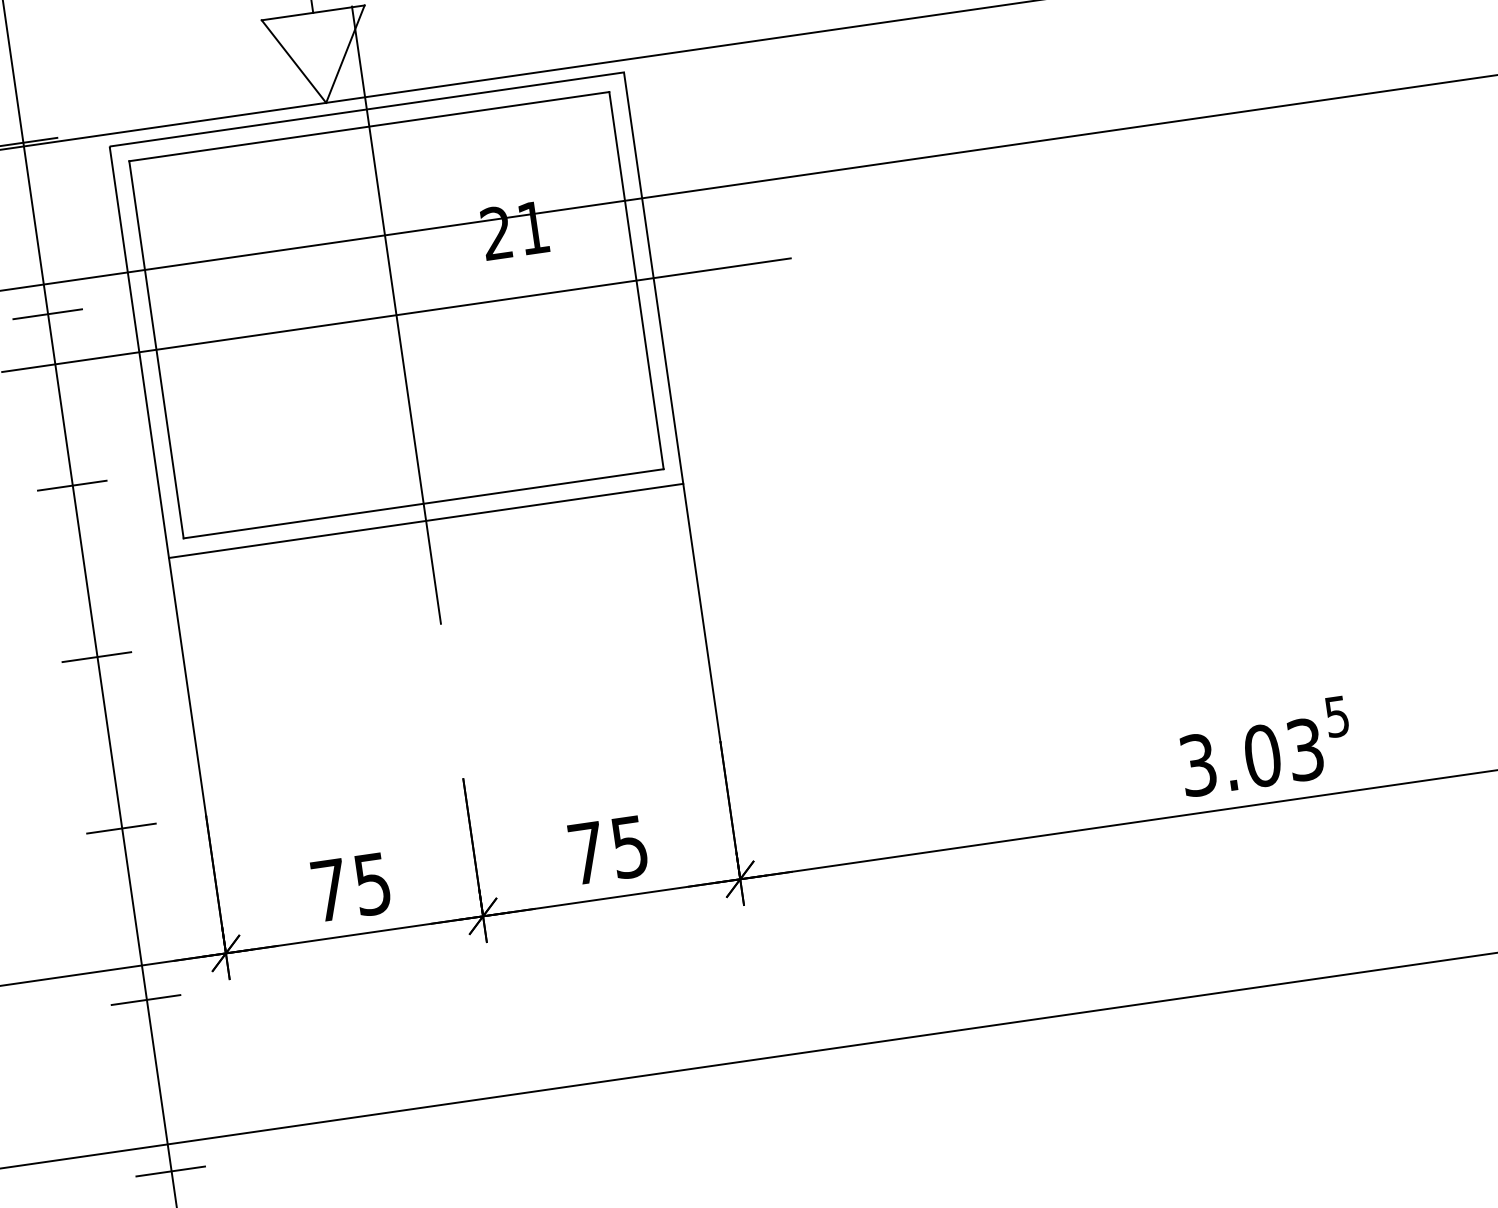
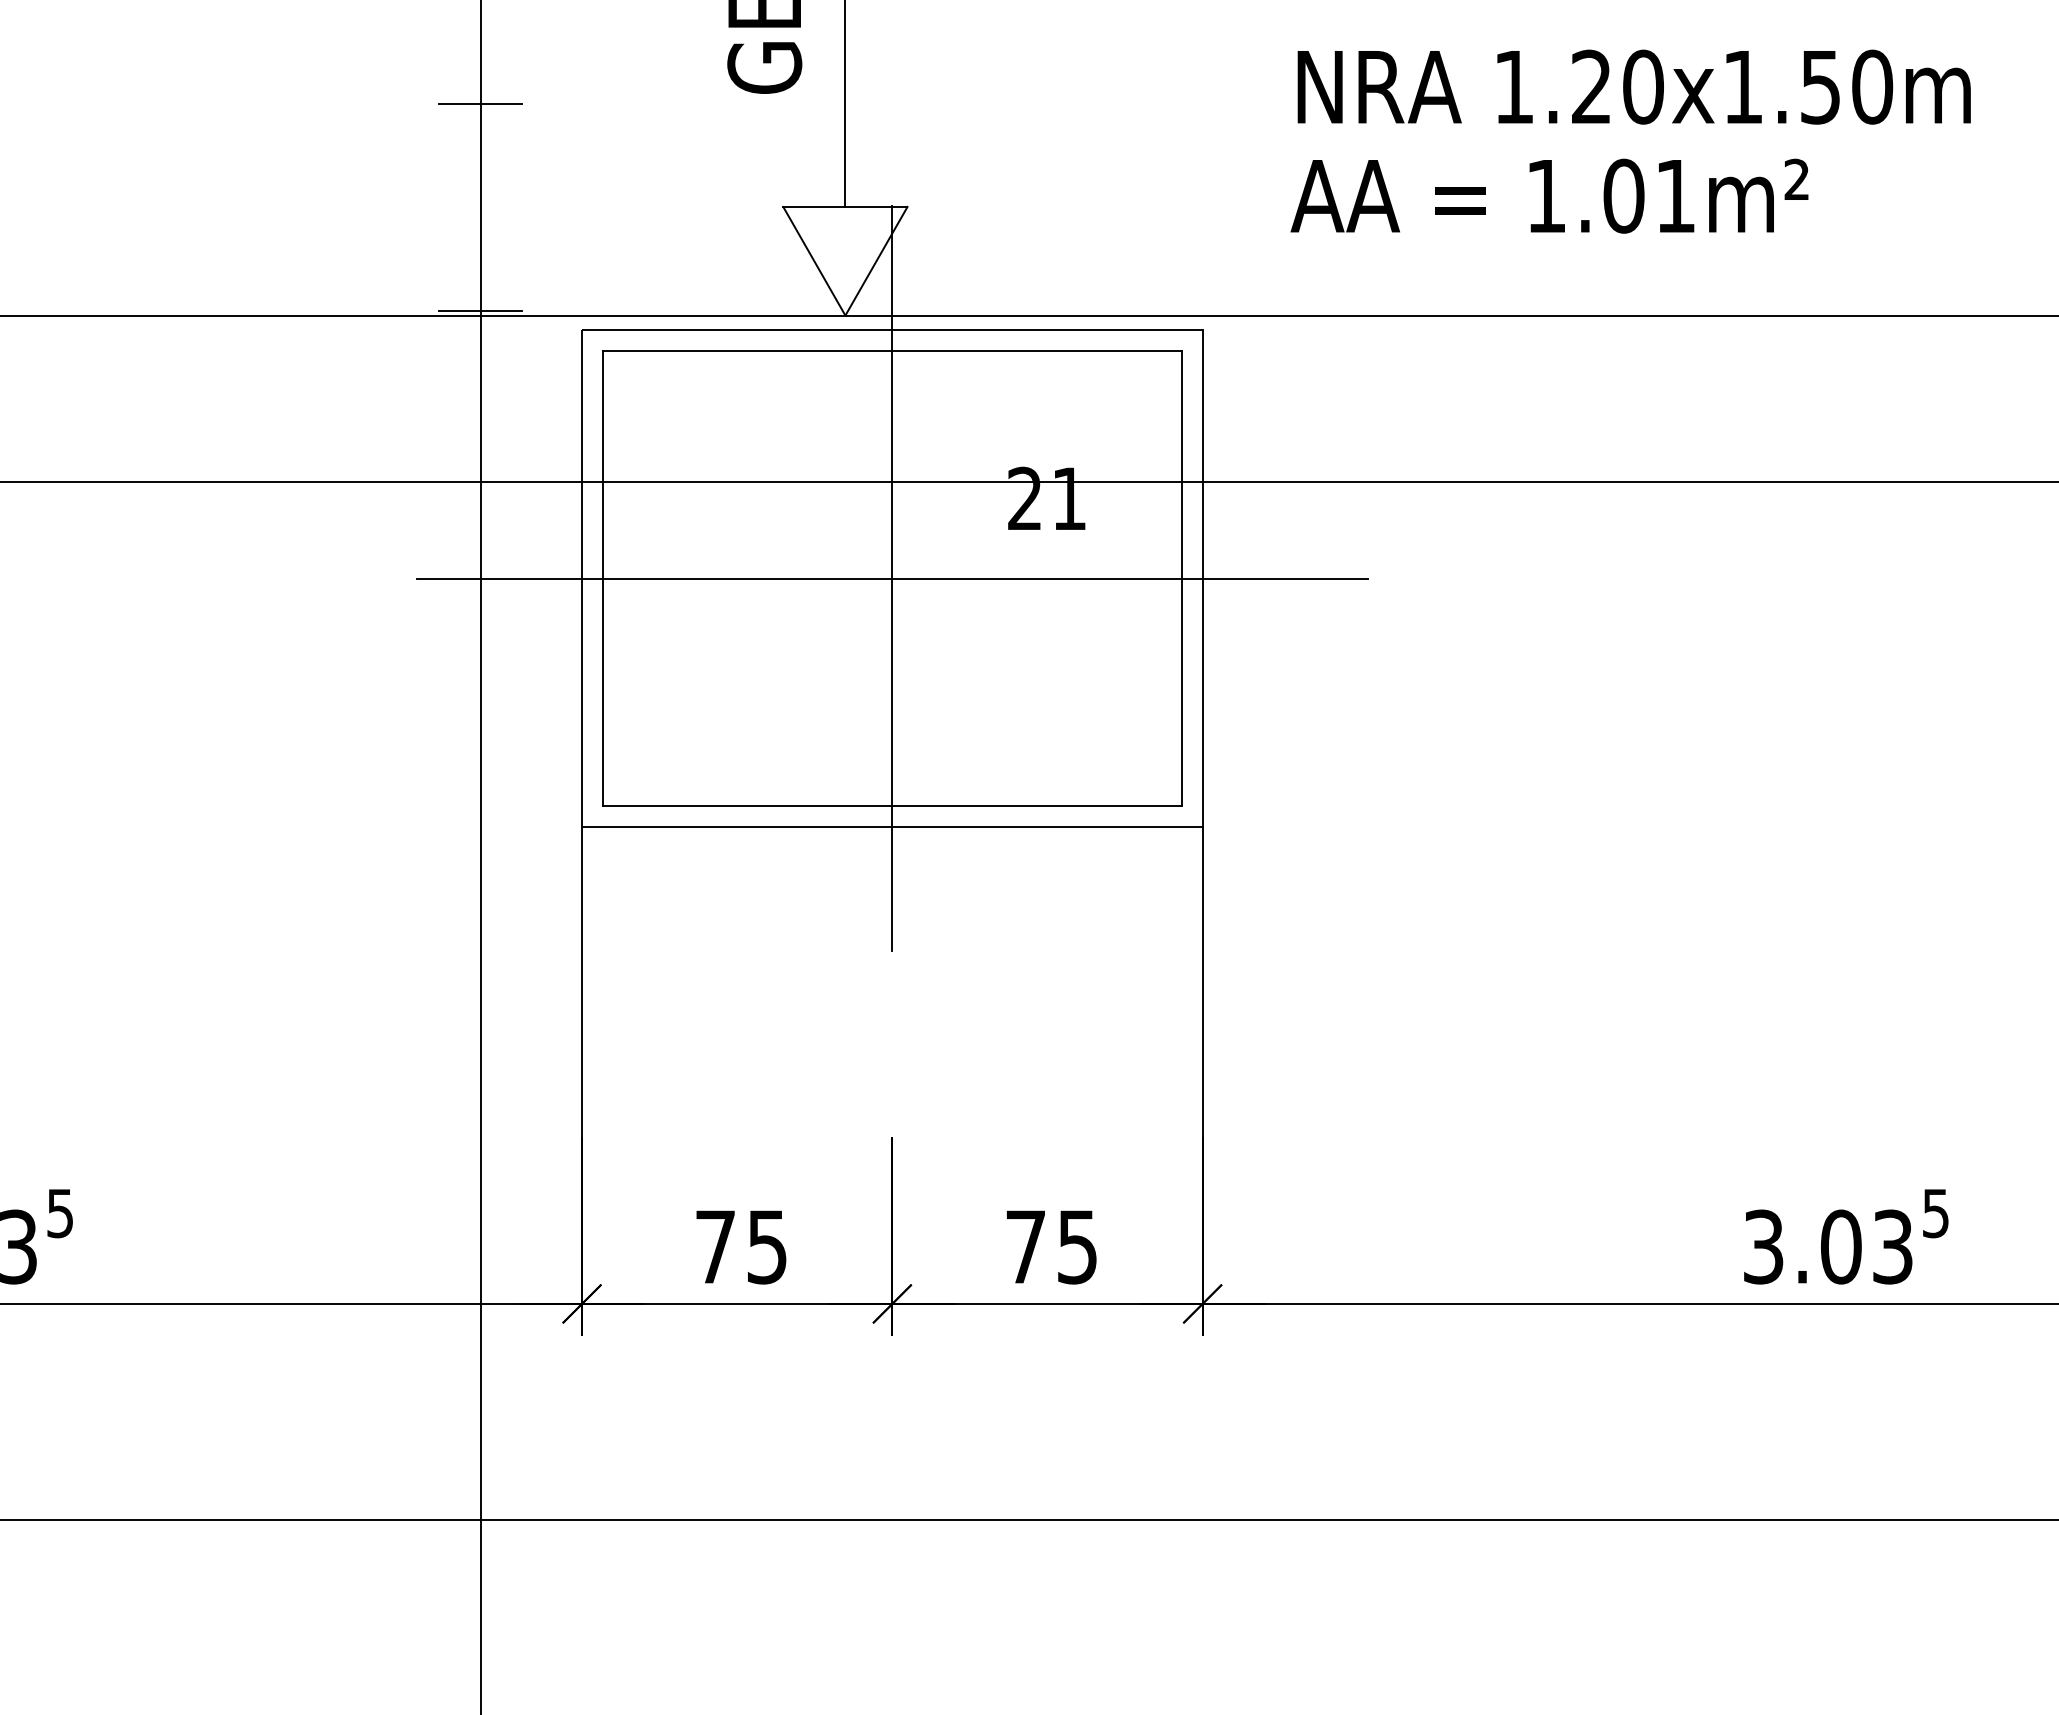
line: (47, 314) -> (479, 518), removed
line: (71, 485) -> (479, 724), removed
line: (96, 656) -> (479, 931), removed
line: (121, 828) -> (479, 1138), removed
line: (145, 1000) -> (479, 1345), removed
line: (170, 1171) -> (479, 1552), removed

